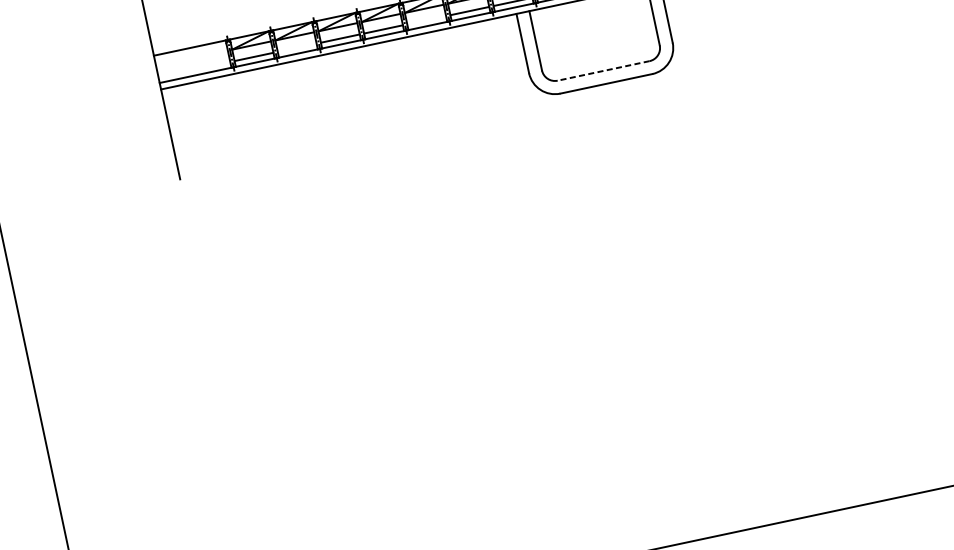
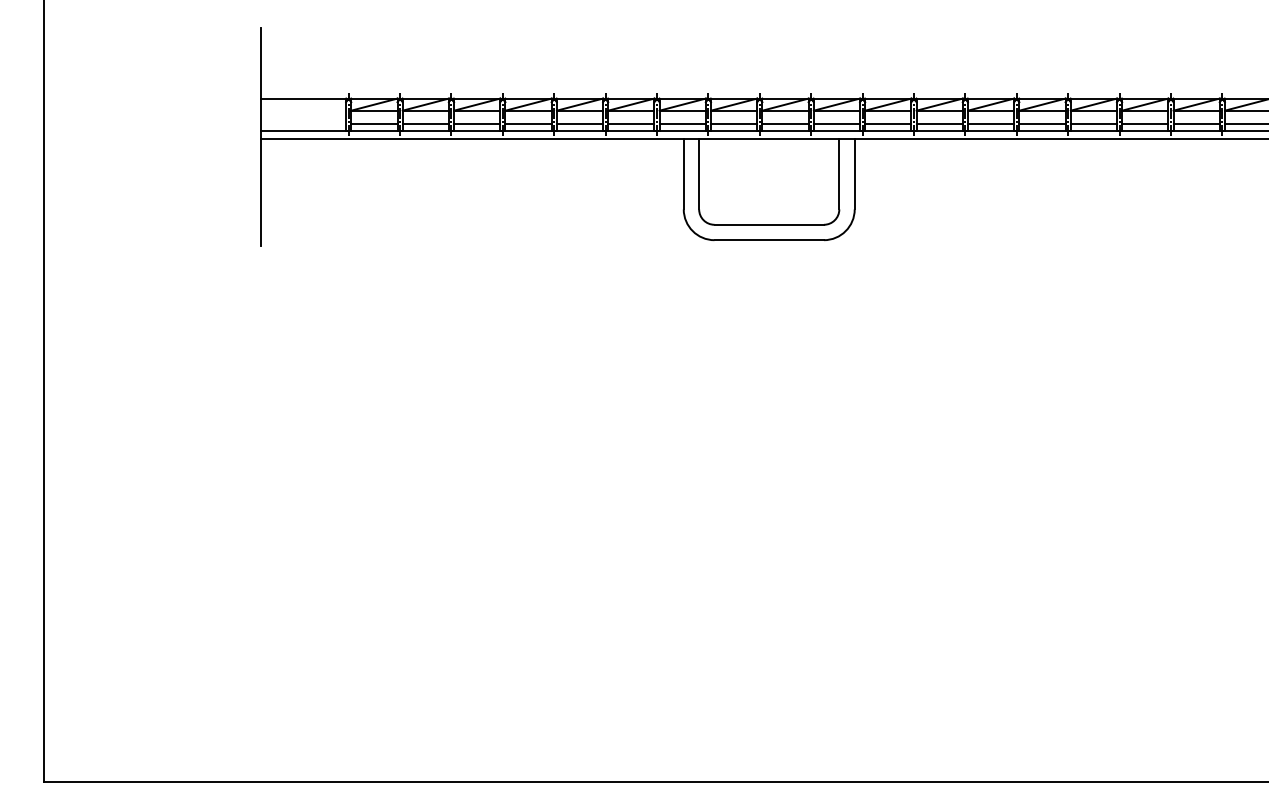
line: (426, 20) -> (579, 124), added
line: (297, 48) -> (425, 124), added
line: (603, 70) -> (769, 224), dashed -> solid

